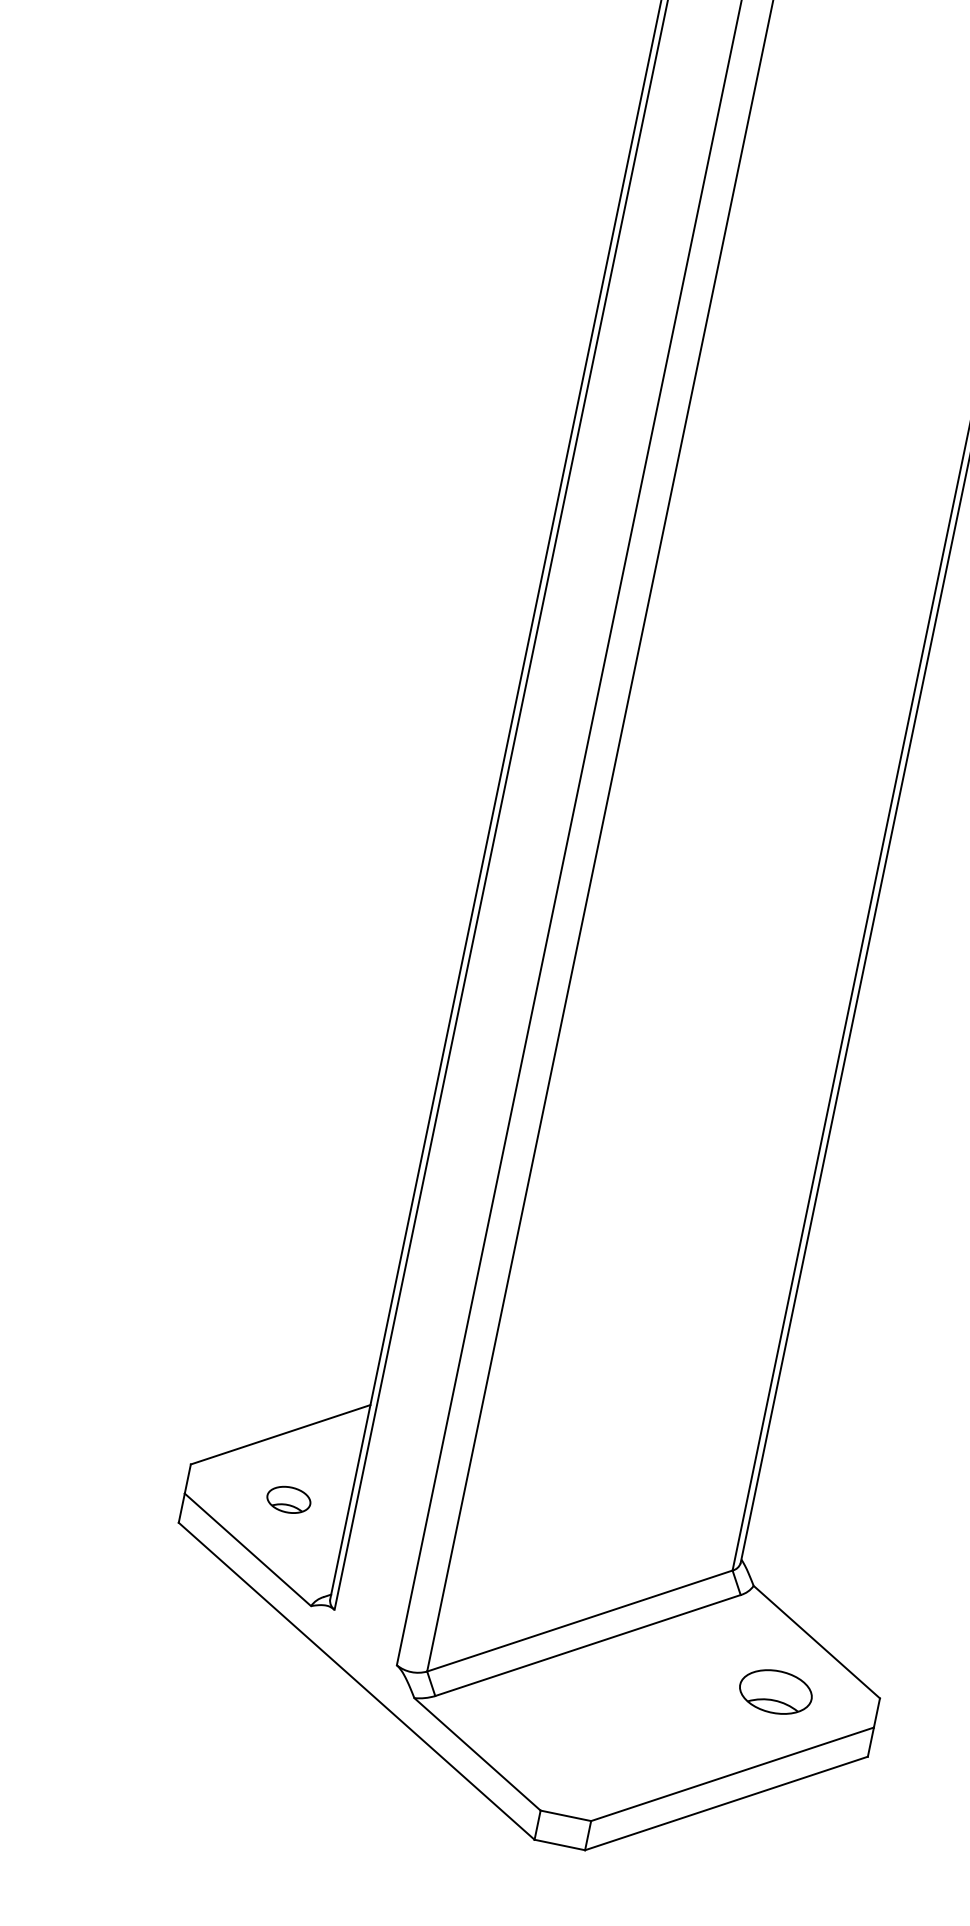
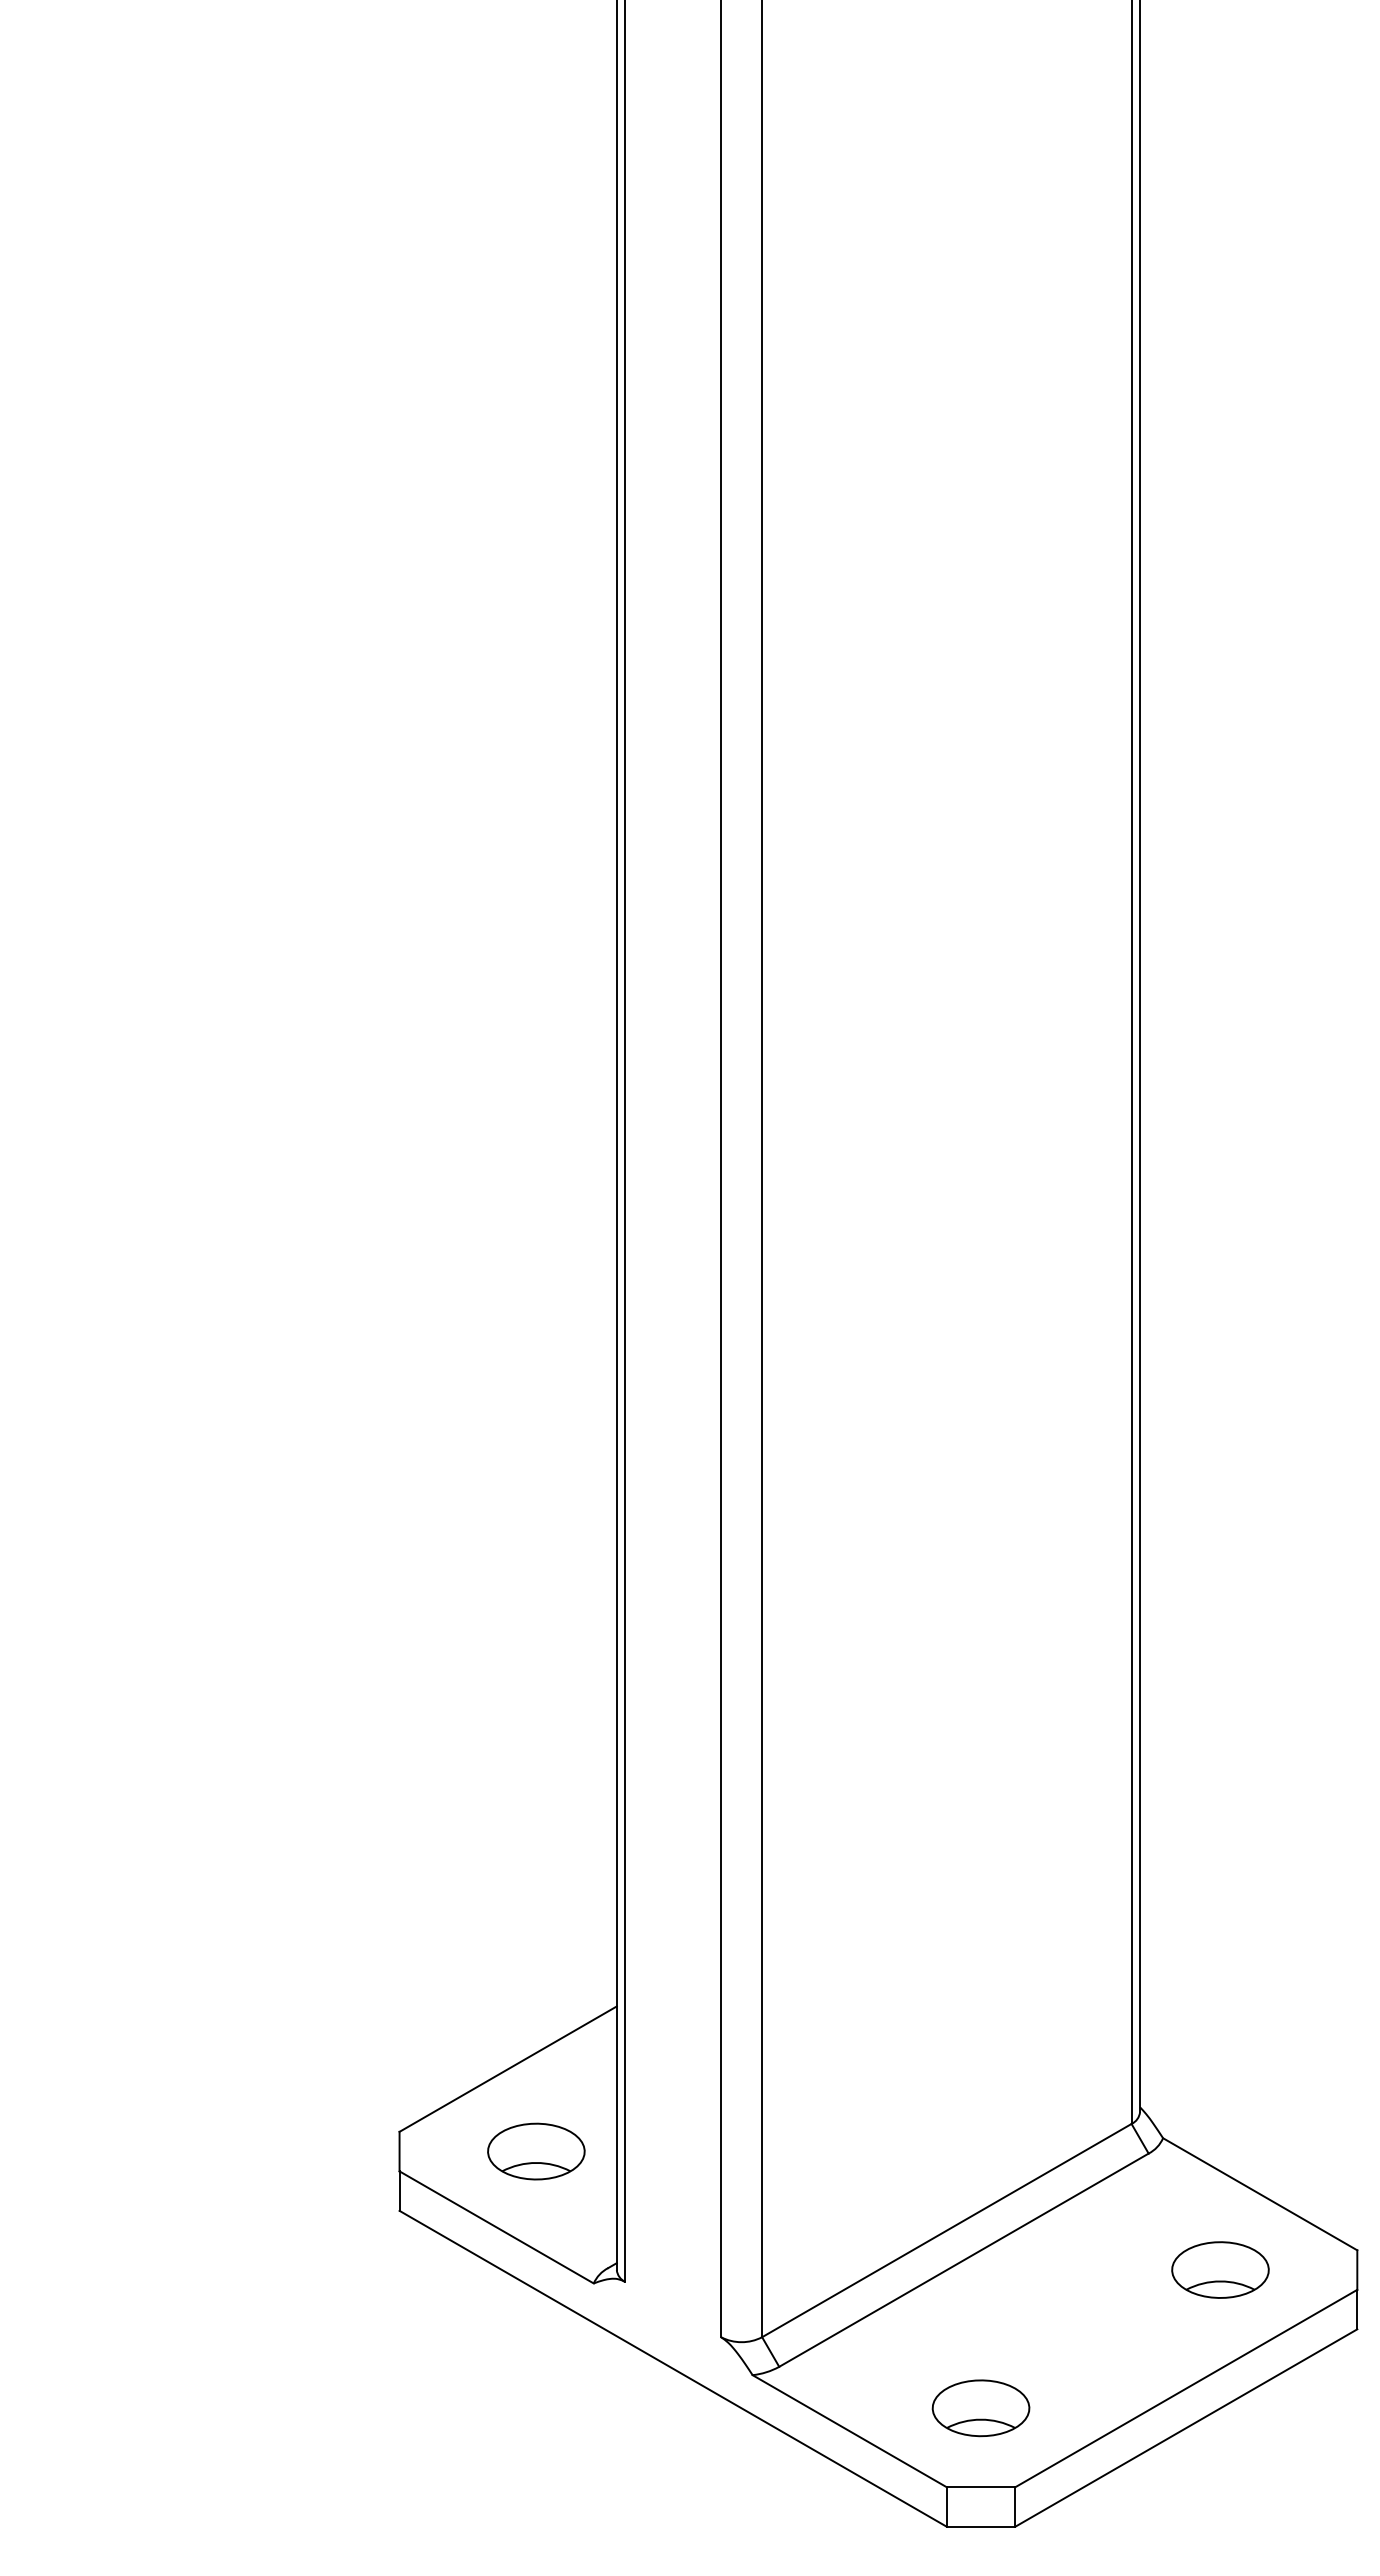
part: (288, 1499) -> (536, 2151), size x1.67
part: (577, 1757) -> (980, 2408), added

